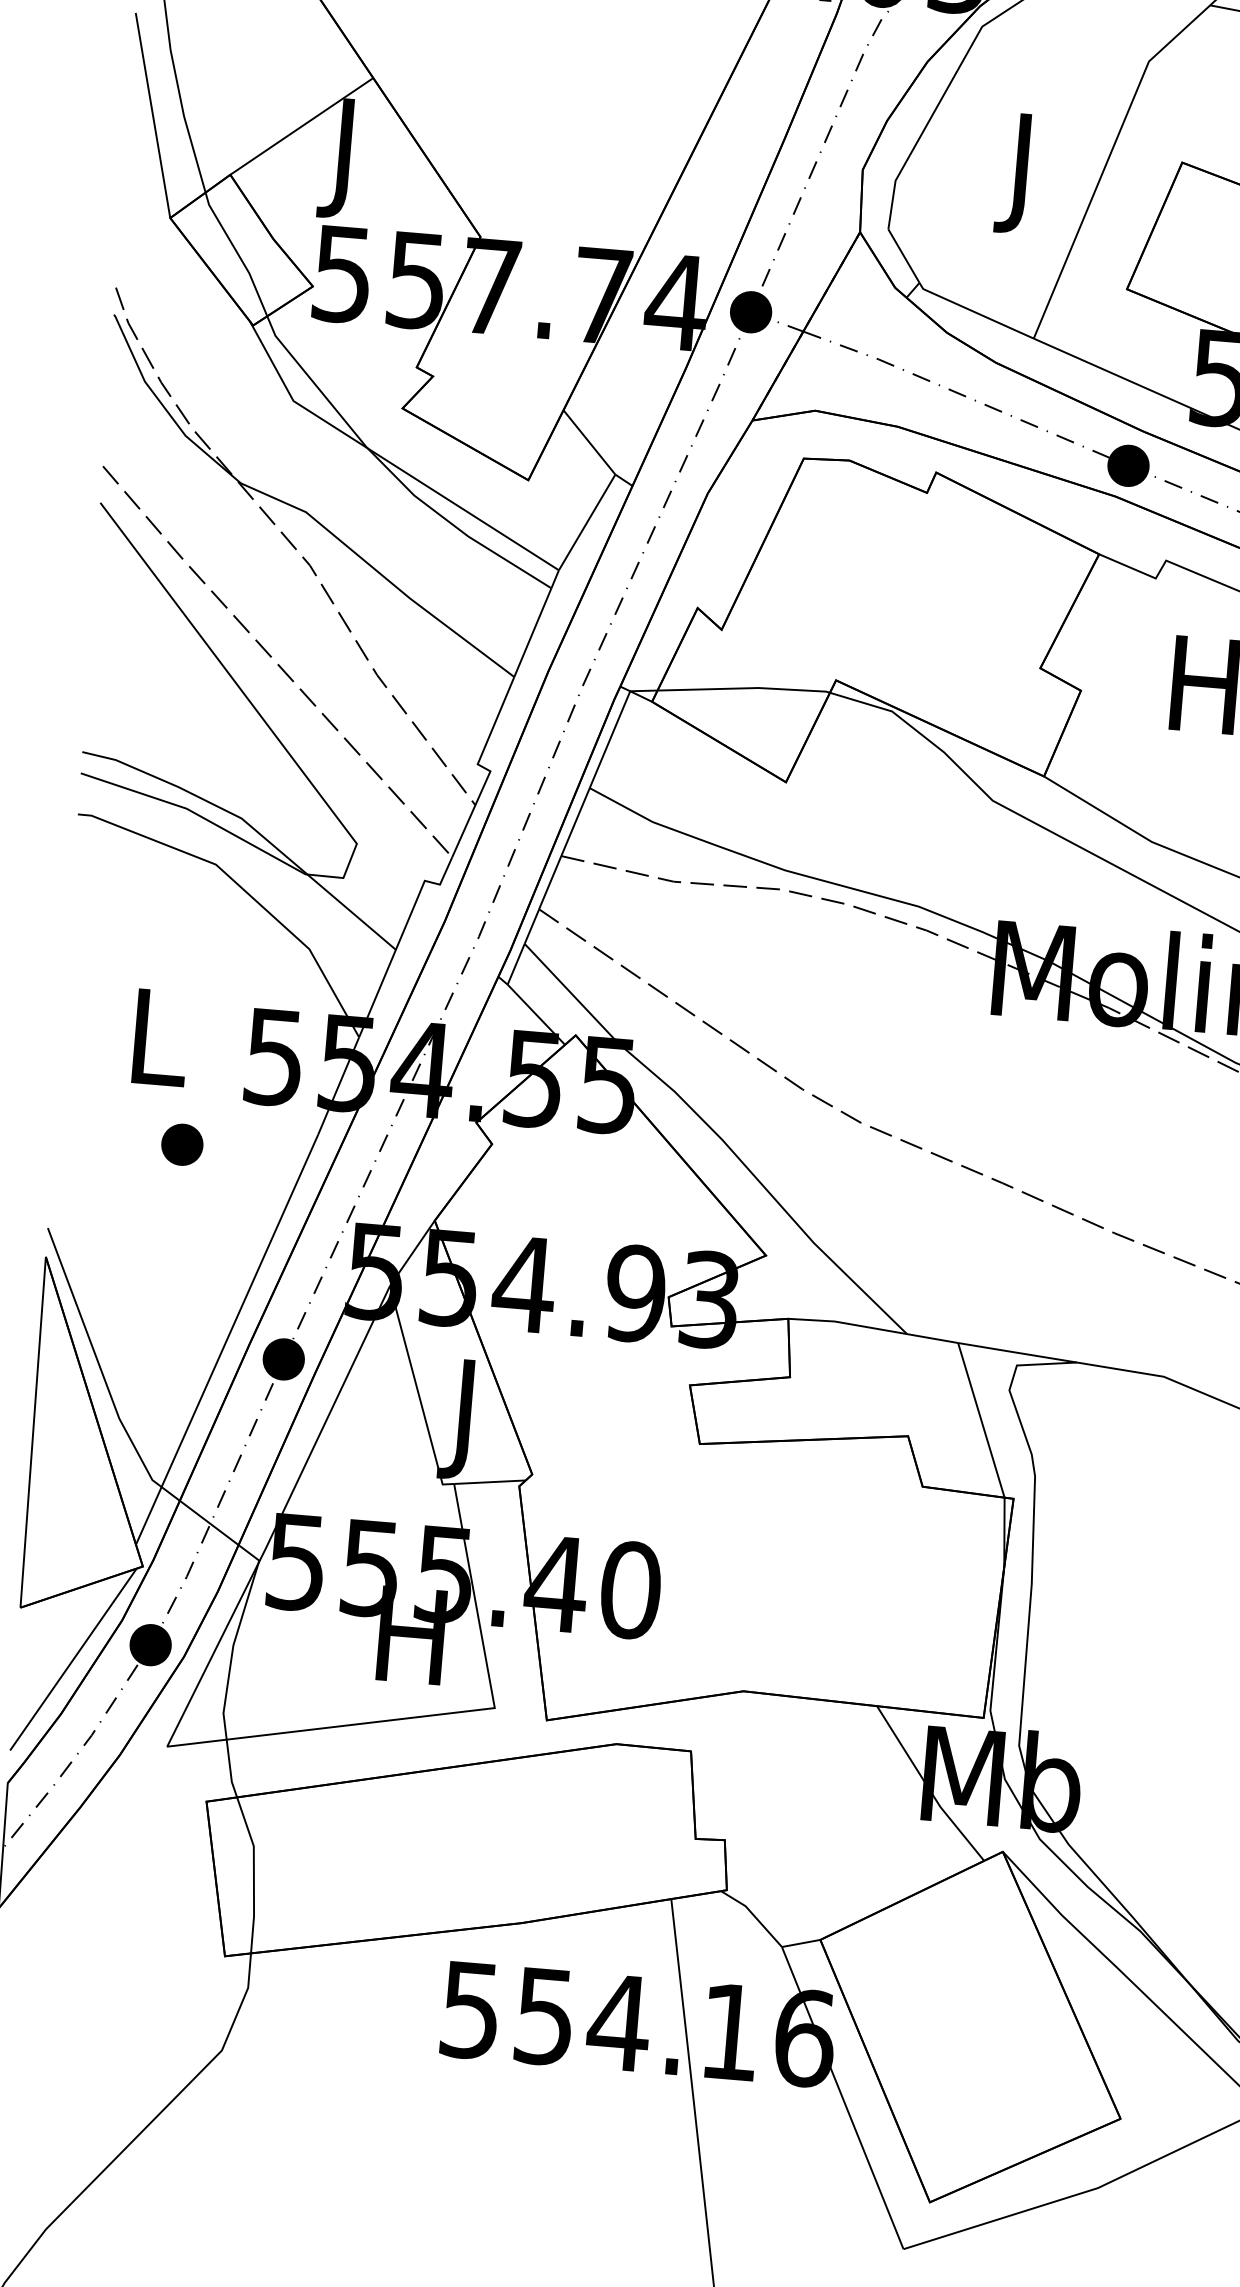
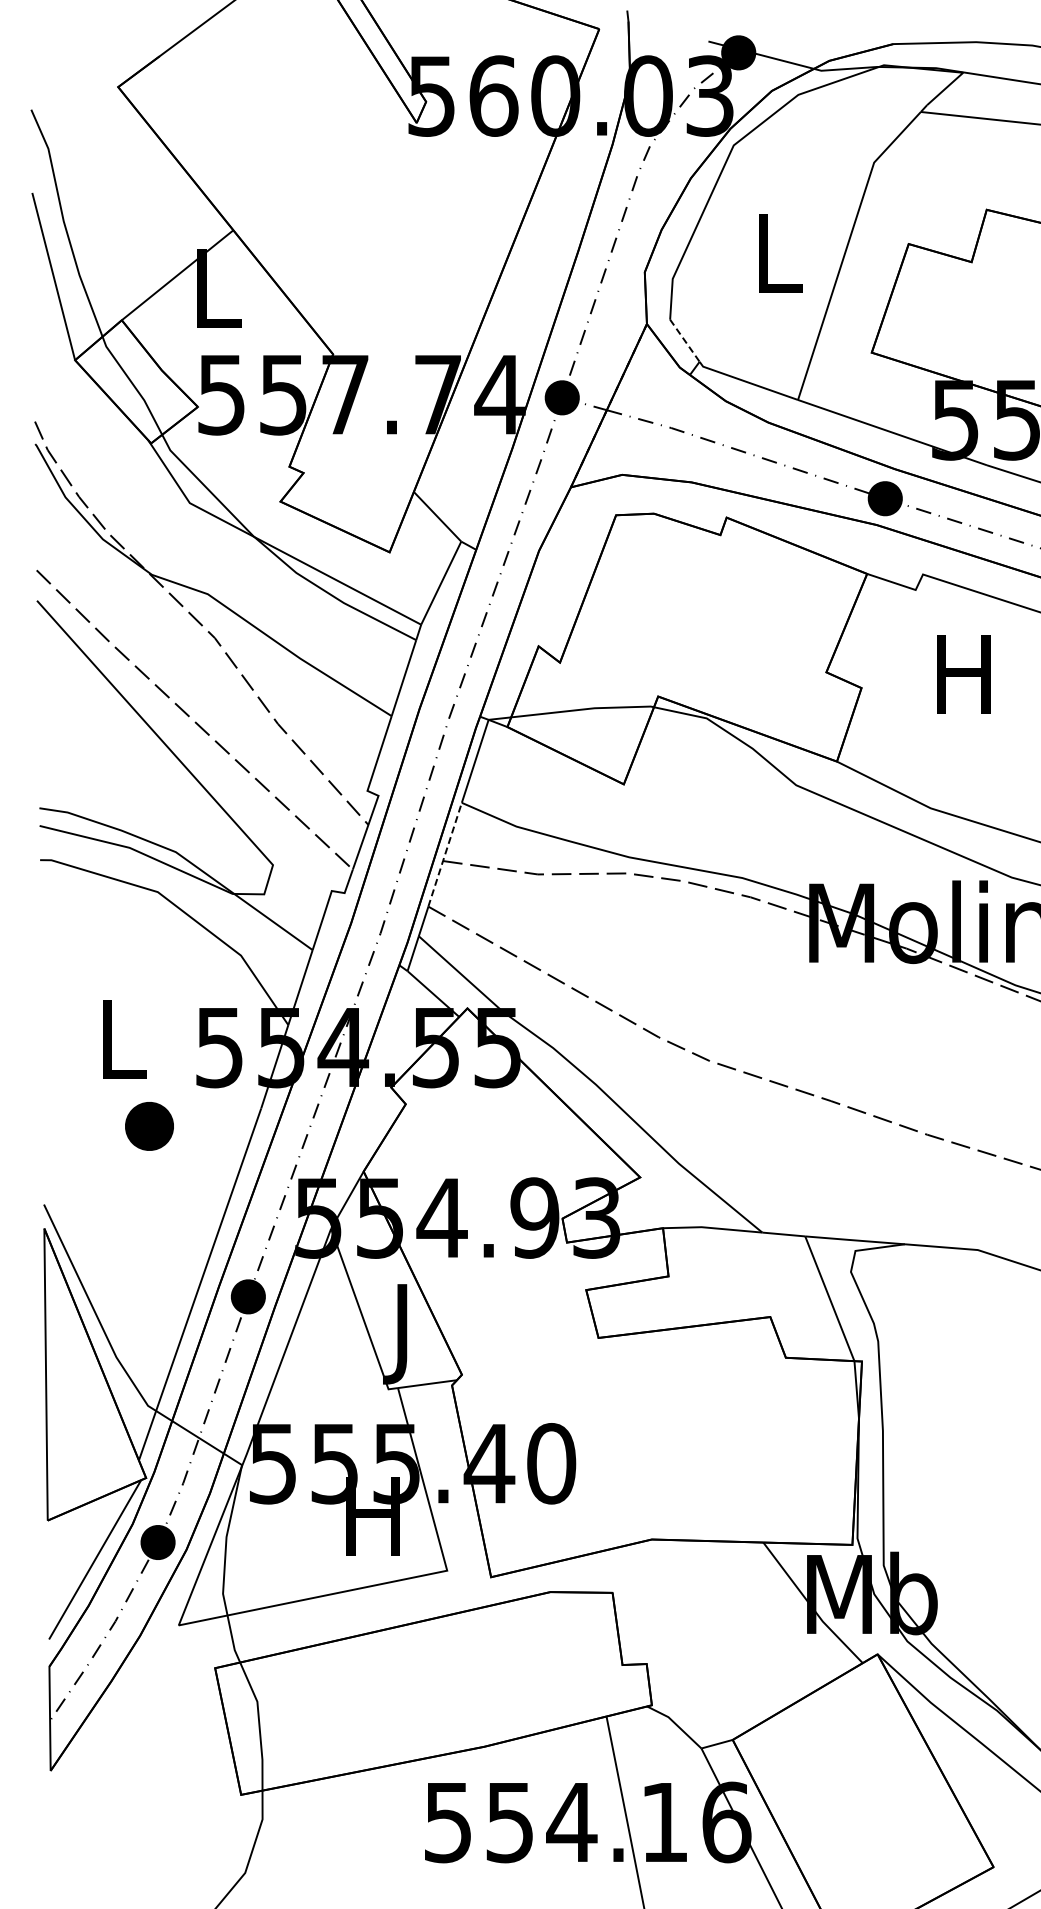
text: (348, 159) -> (218, 299), J -> L
text: (1025, 174) -> (779, 264), J -> L
line: (903, 255) -> (684, 340), solid -> dashed
line: (563, 849) -> (444, 855), solid -> dashed
part: (182, 1143) -> (149, 1125), size x1.4

